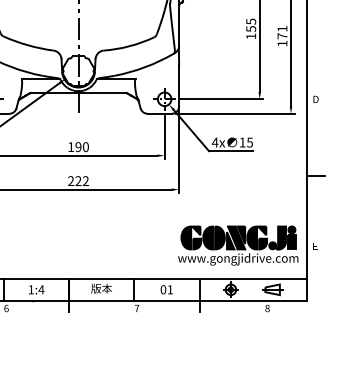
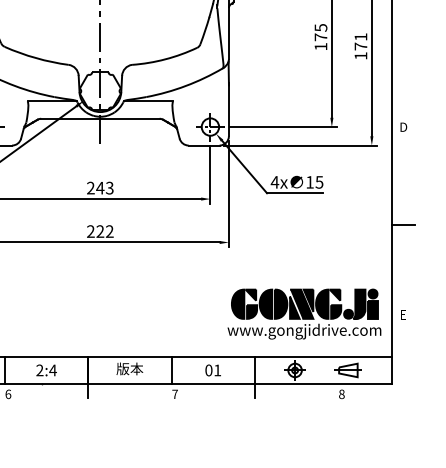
text: (250, 29) -> (320, 37), 155 -> 175
text: (78, 146) -> (100, 187), 190 -> 243
text: (30, 289) -> (39, 370), 1:4 -> 2:4

